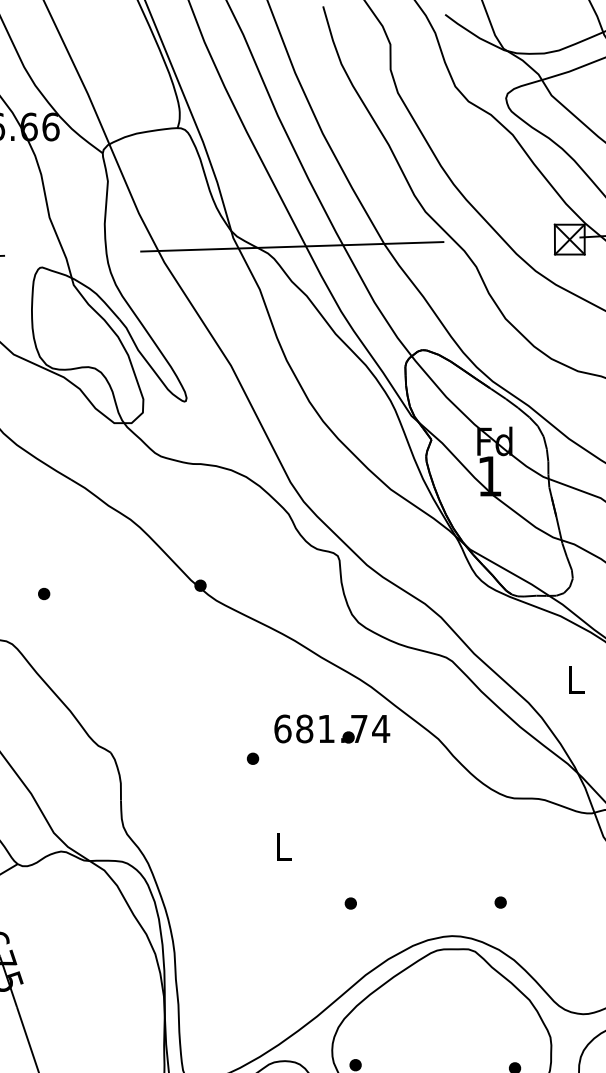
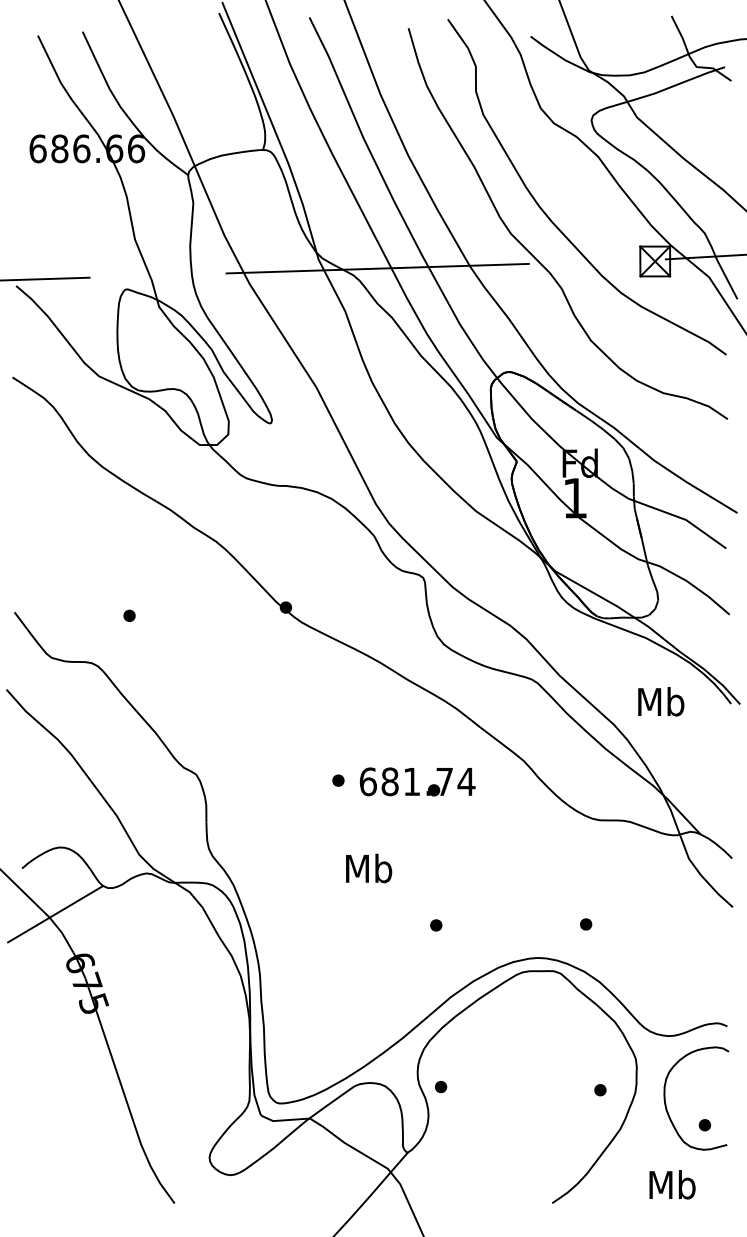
text: (576, 679) -> (661, 701), L -> Mb
text: (332, 728) -> (417, 781), moved
text: (284, 846) -> (369, 868), L -> Mb

